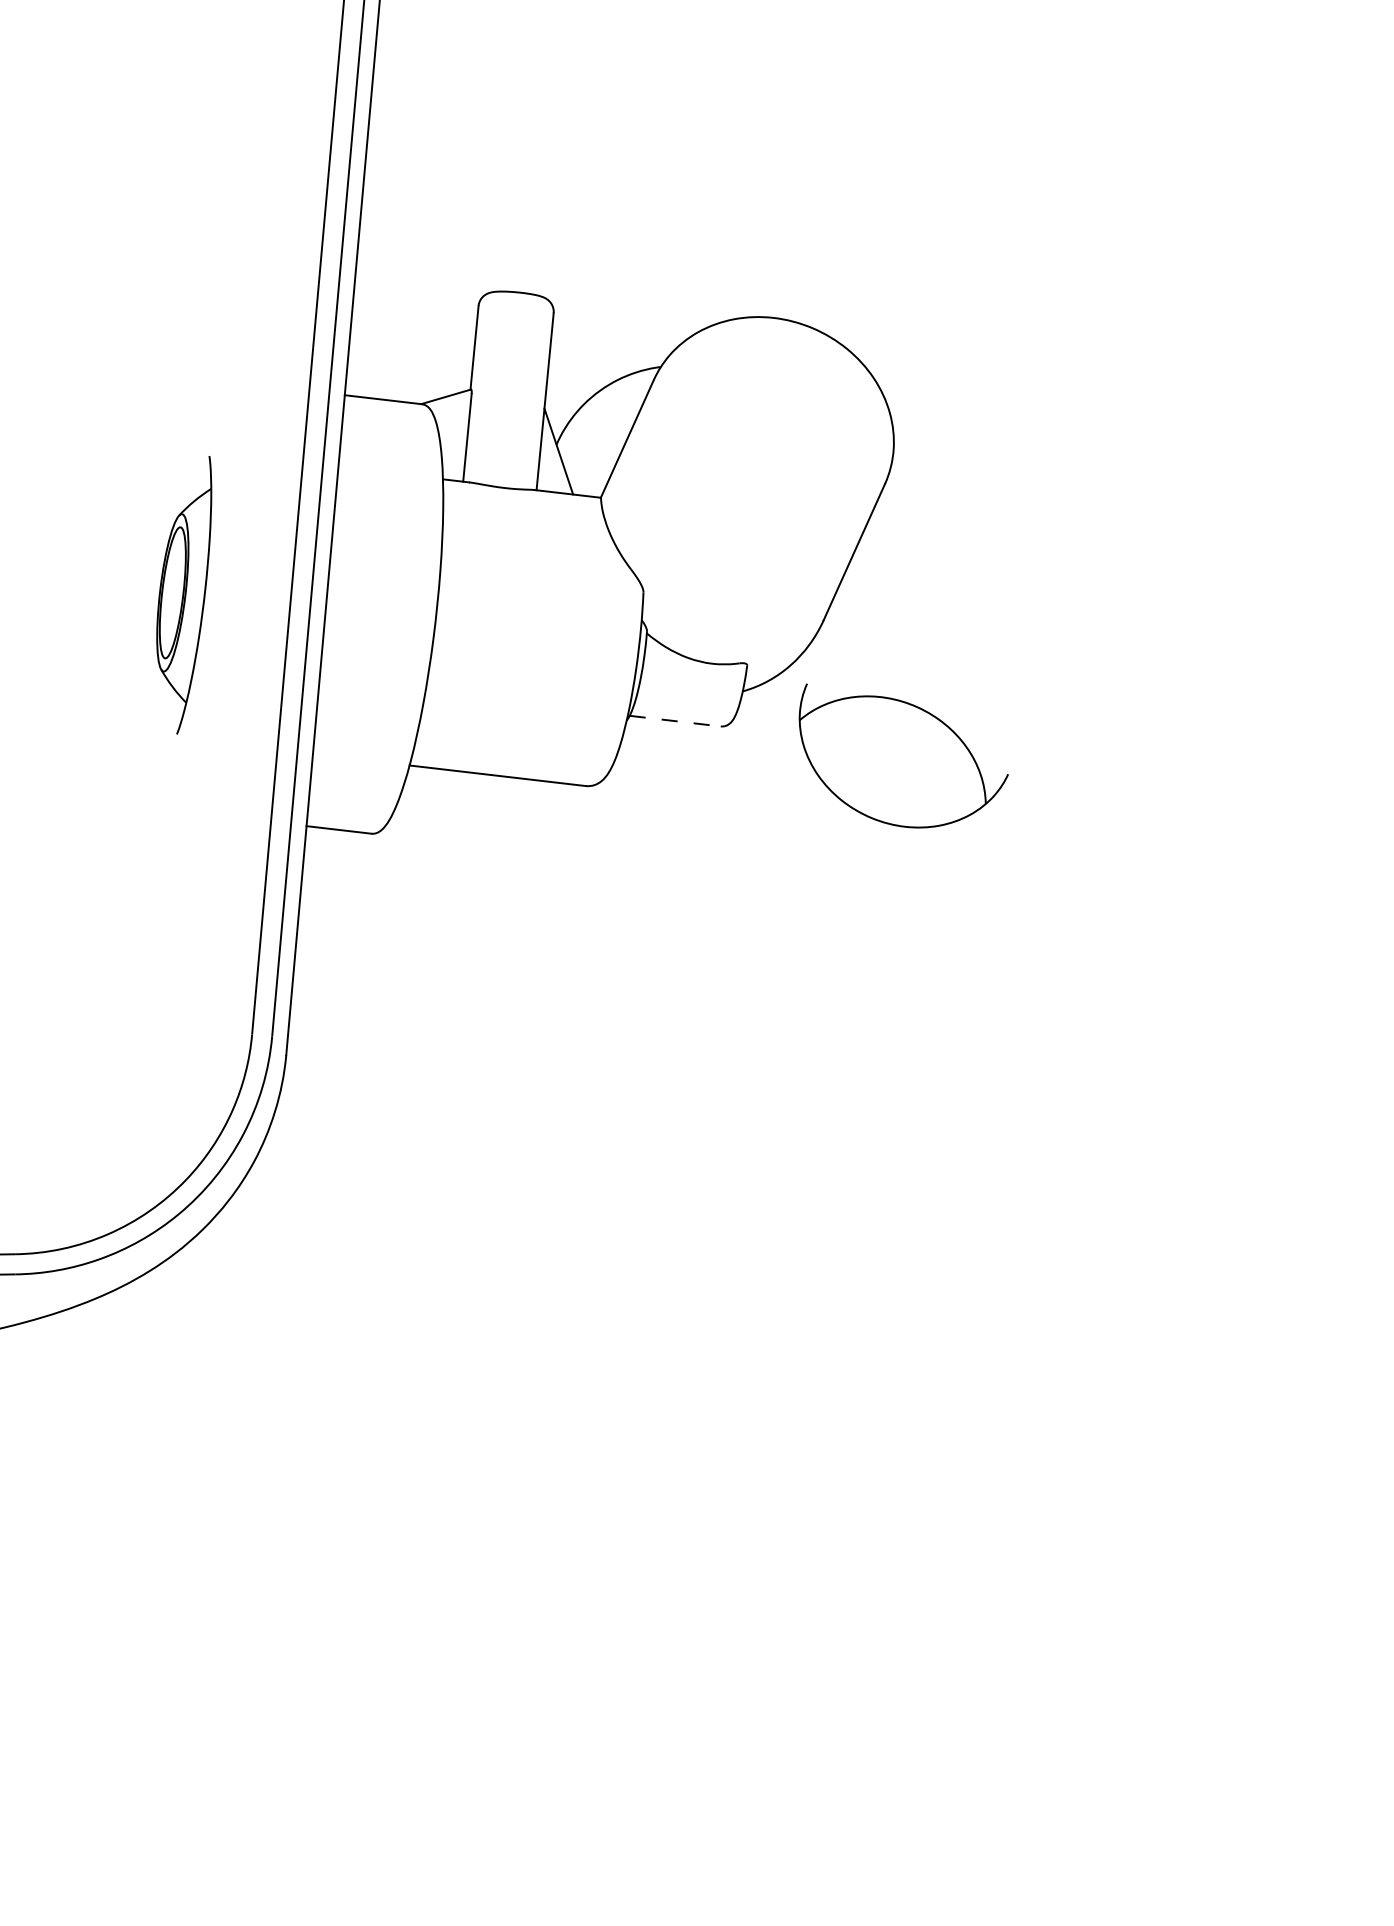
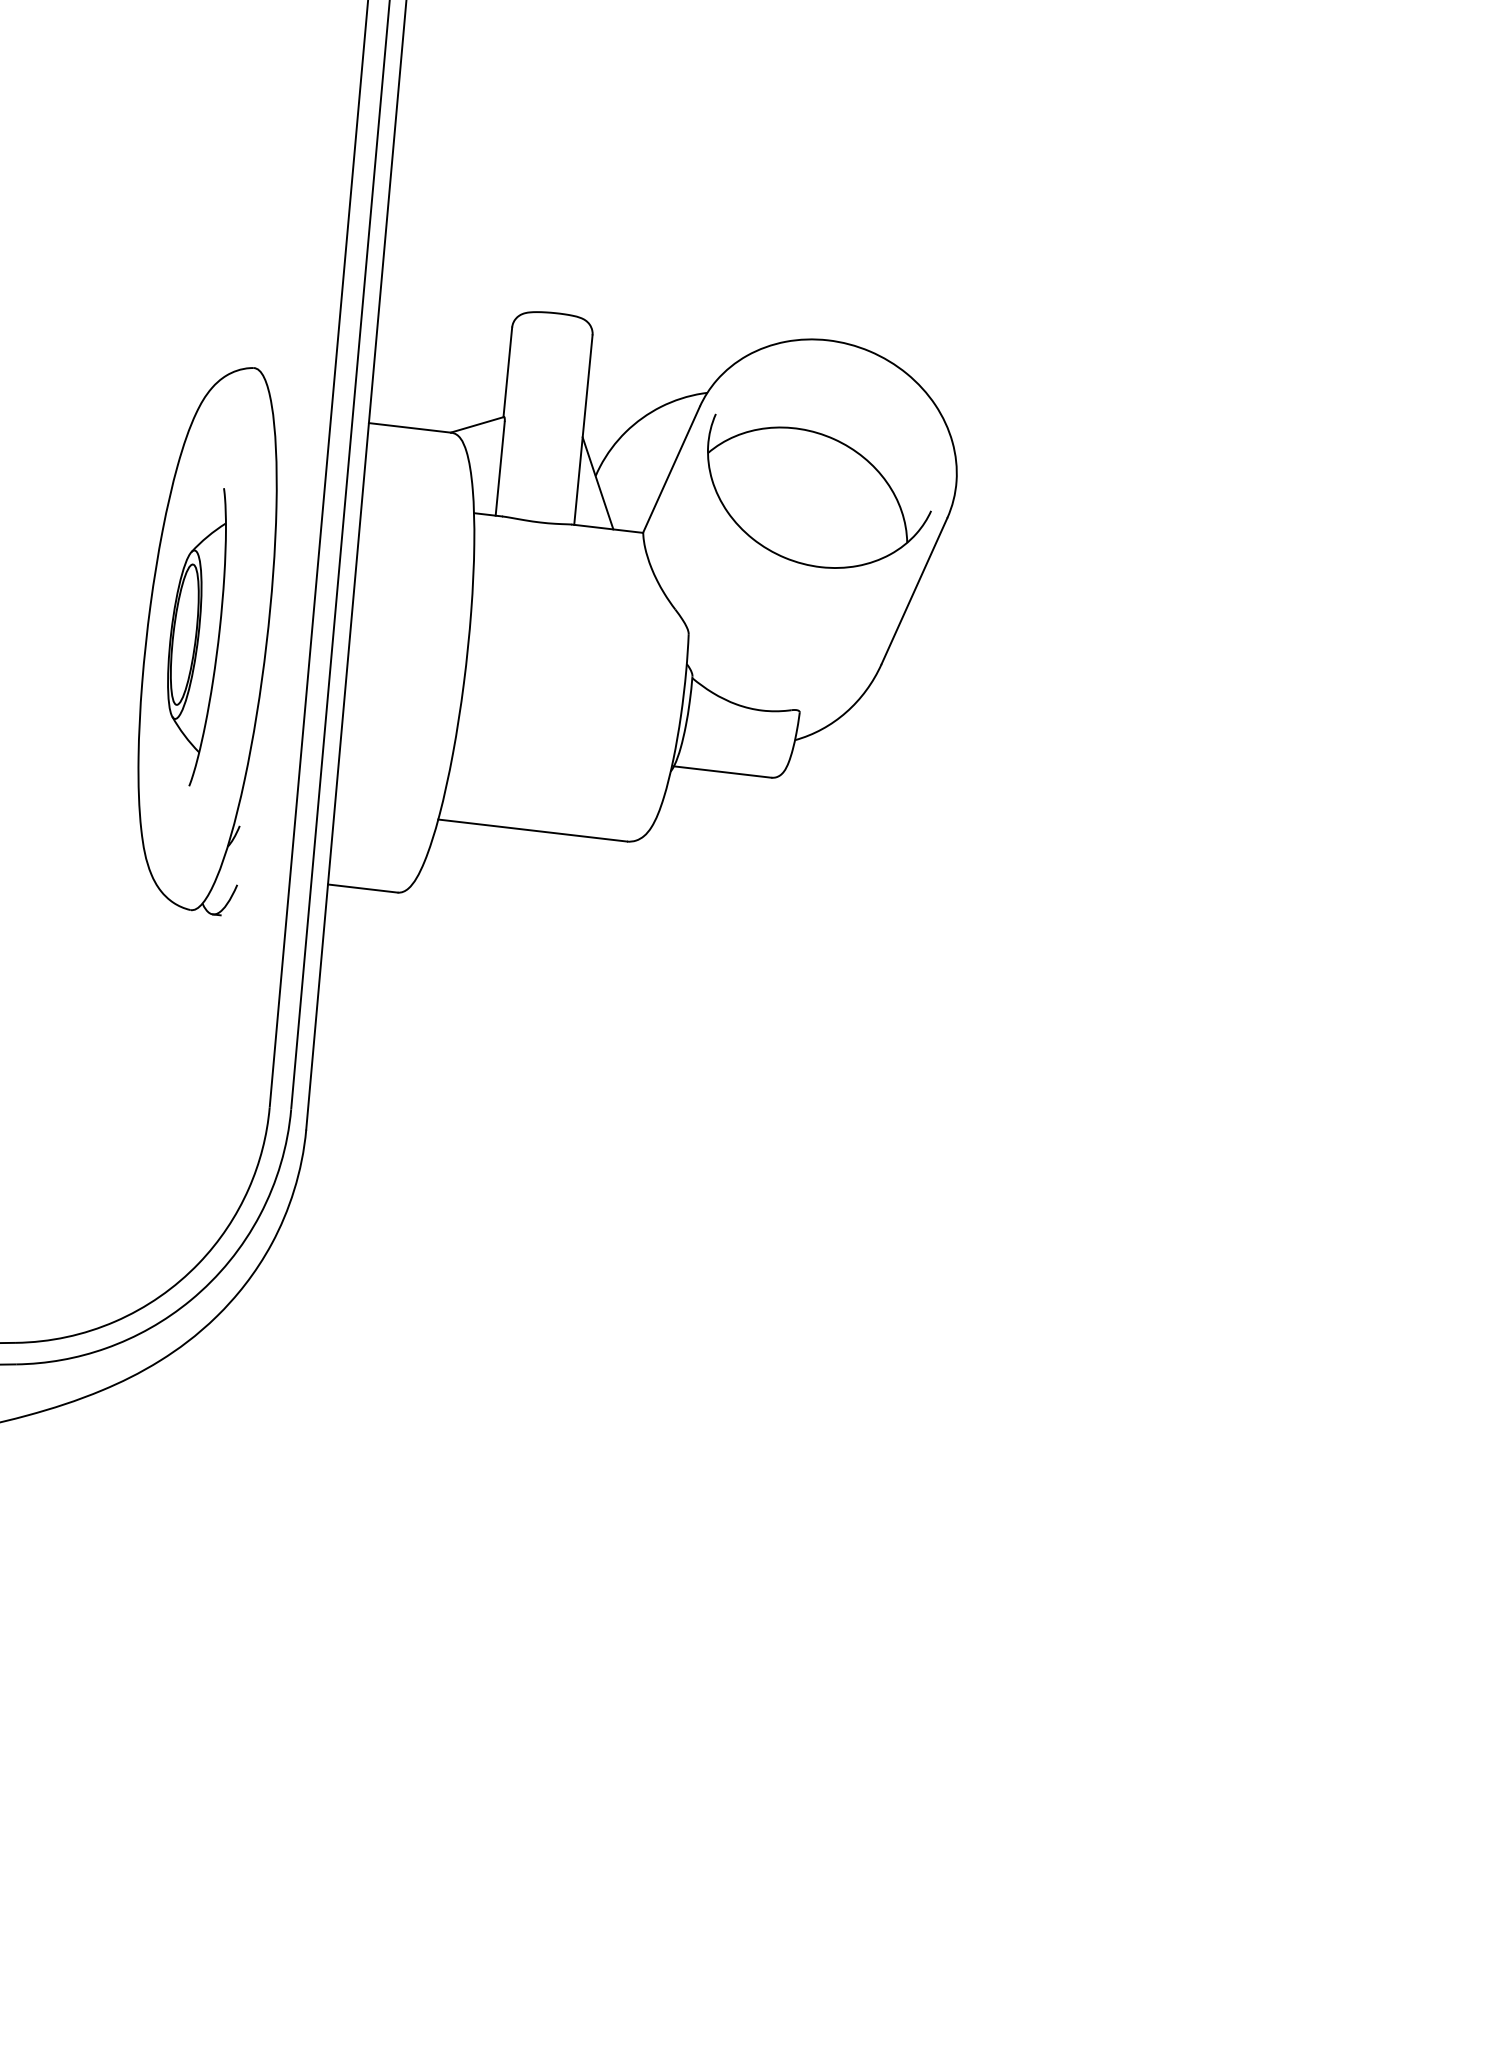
part: (194, 599) -> (207, 641), added
line: (675, 721) -> (723, 772), dashed -> solid
part: (903, 755) -> (819, 490), moved

